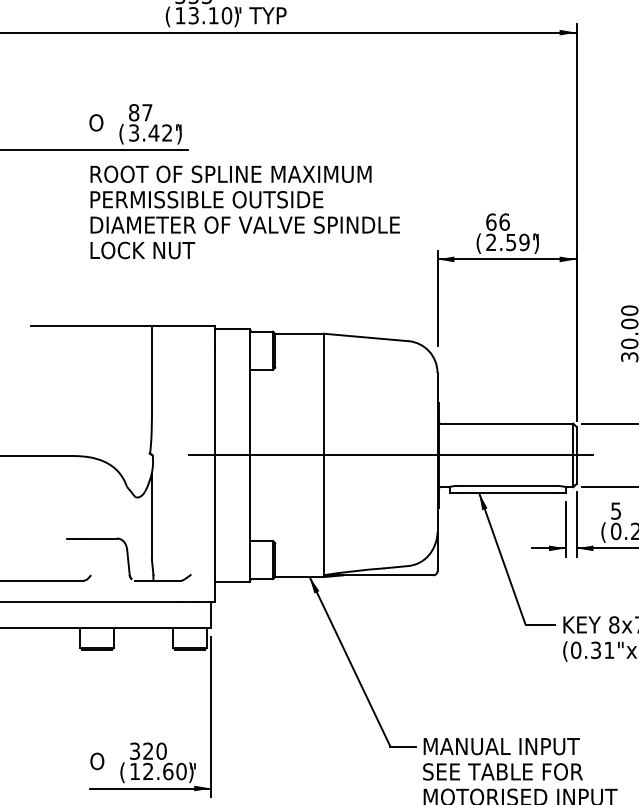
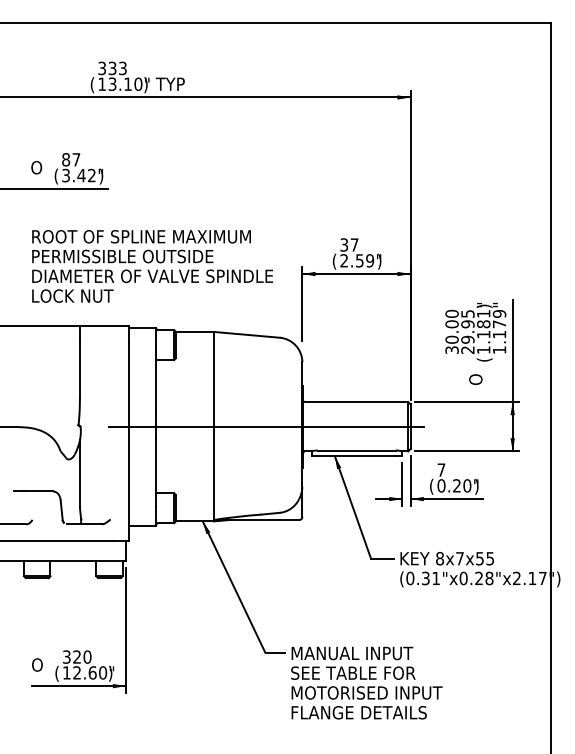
text: (245, 212) -> (152, 266), moved
text: (498, 221) -> (349, 244), 66 -> 37
text: (616, 510) -> (441, 469), 5 -> 7

